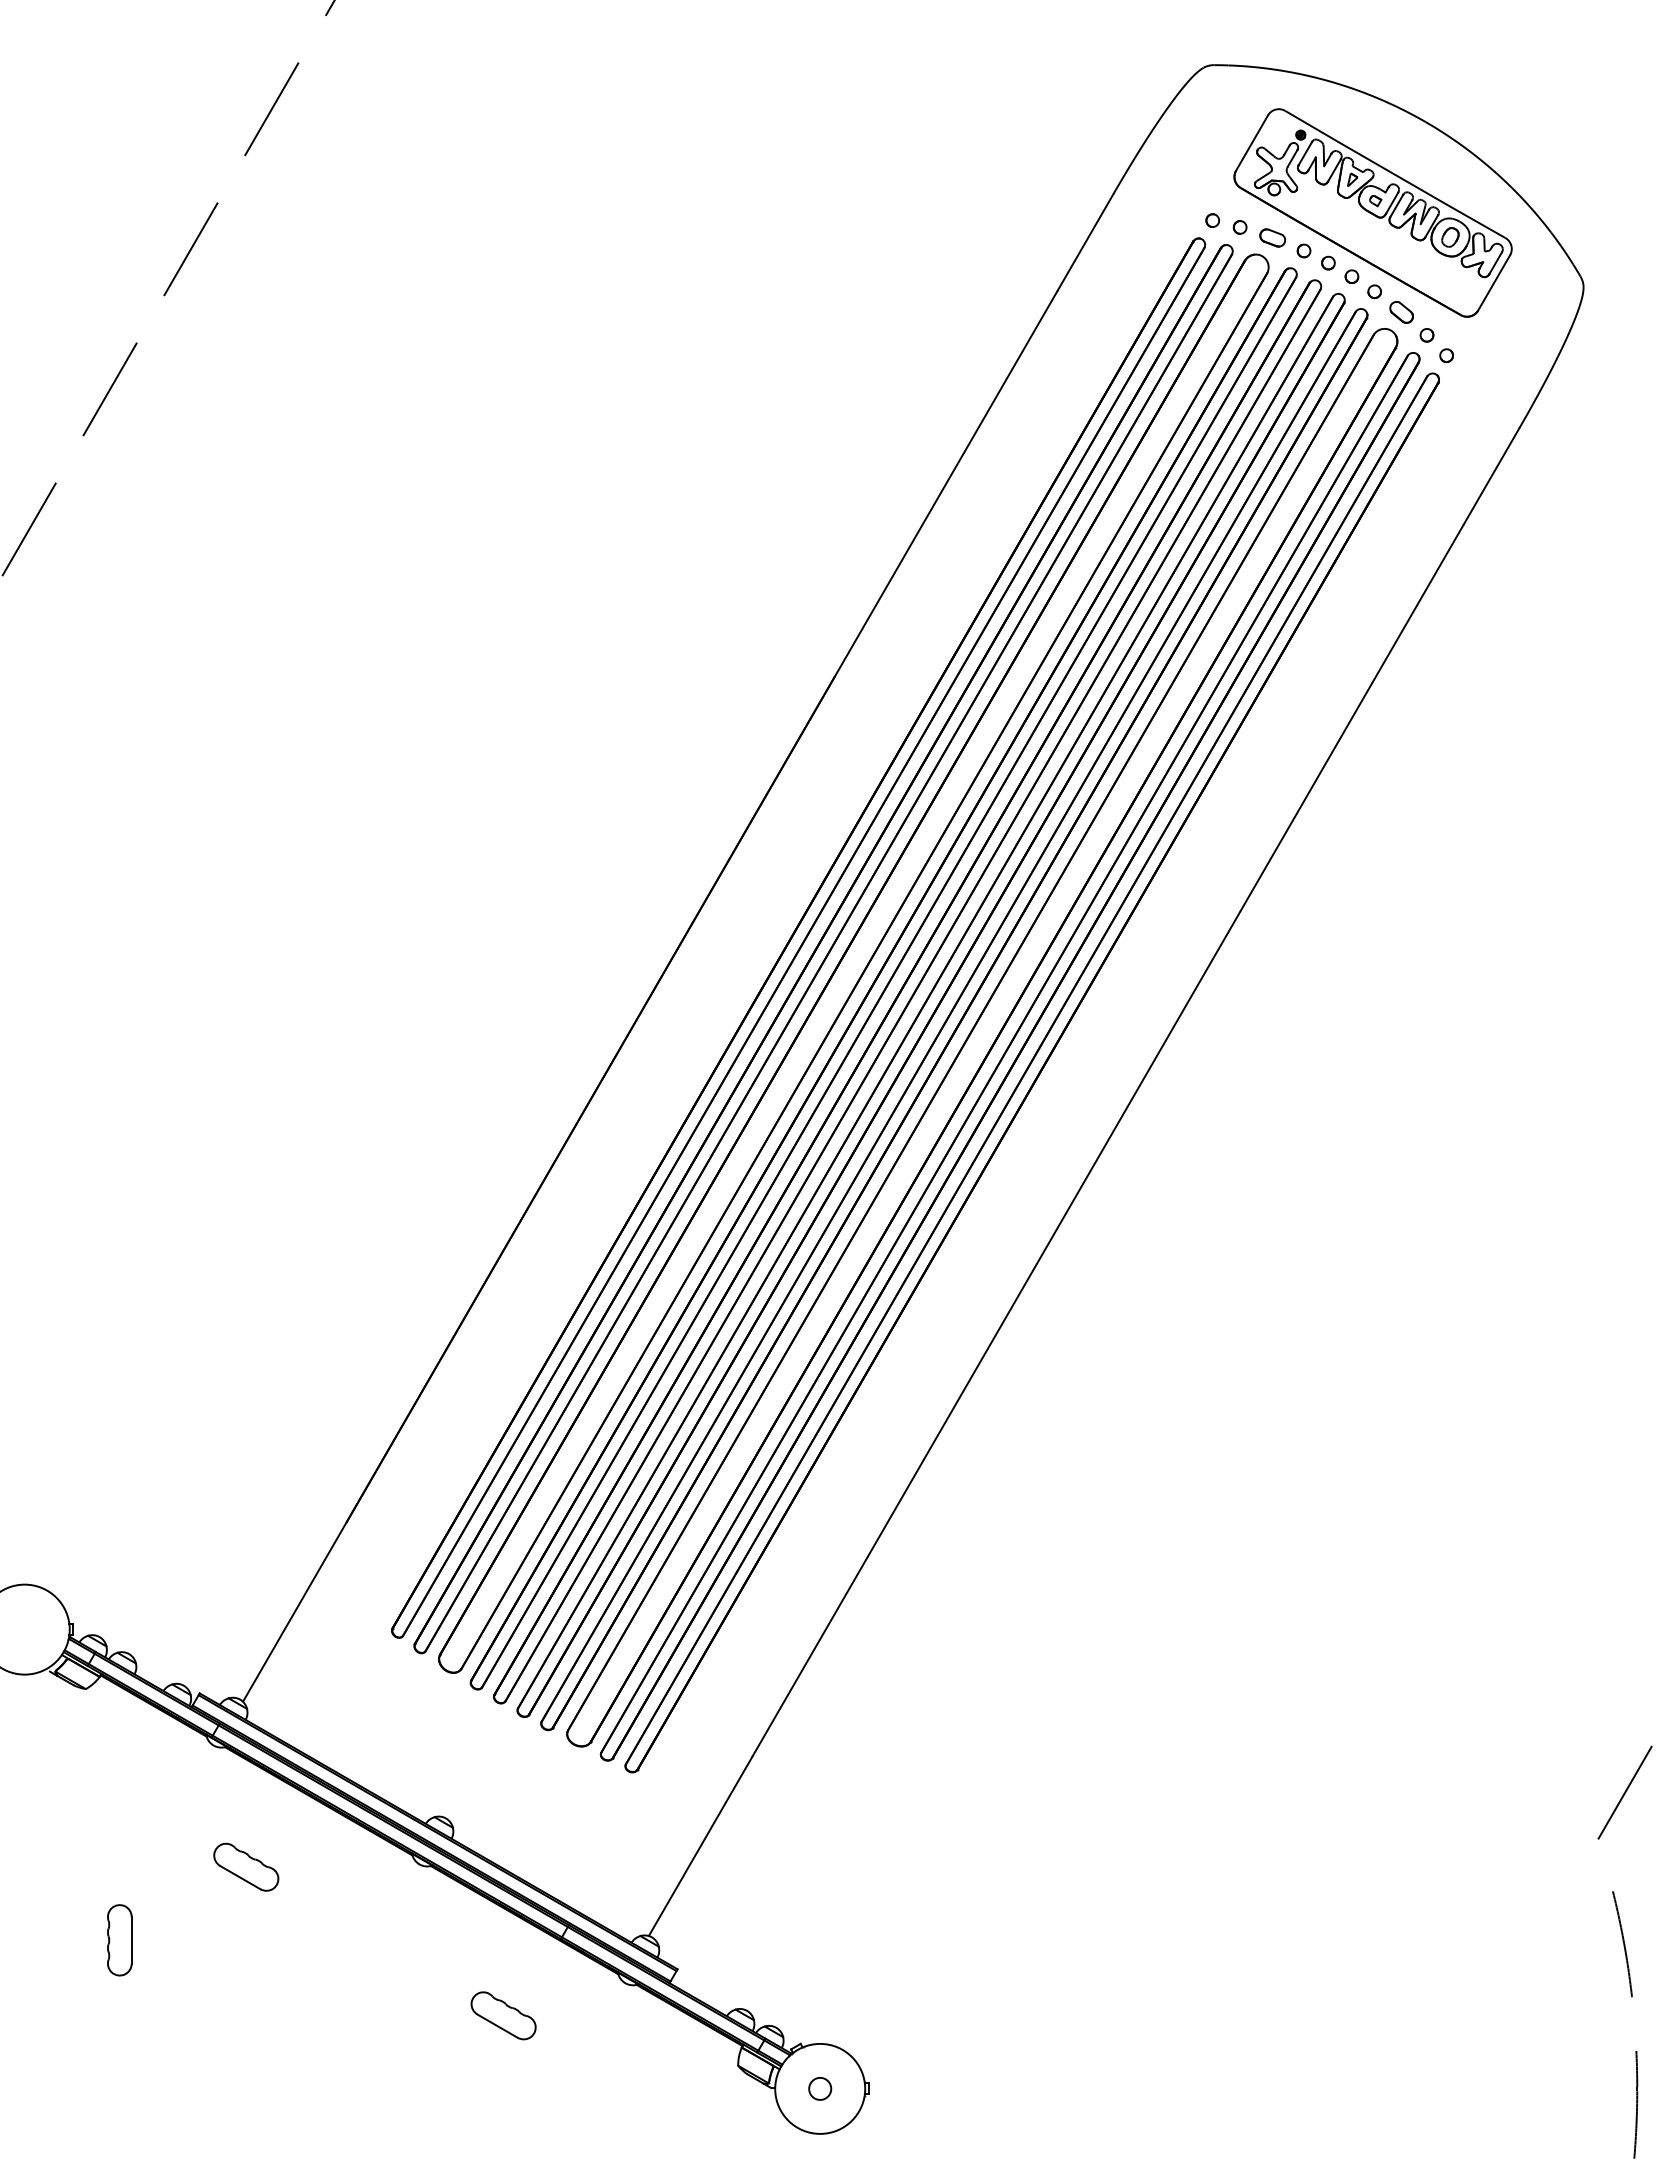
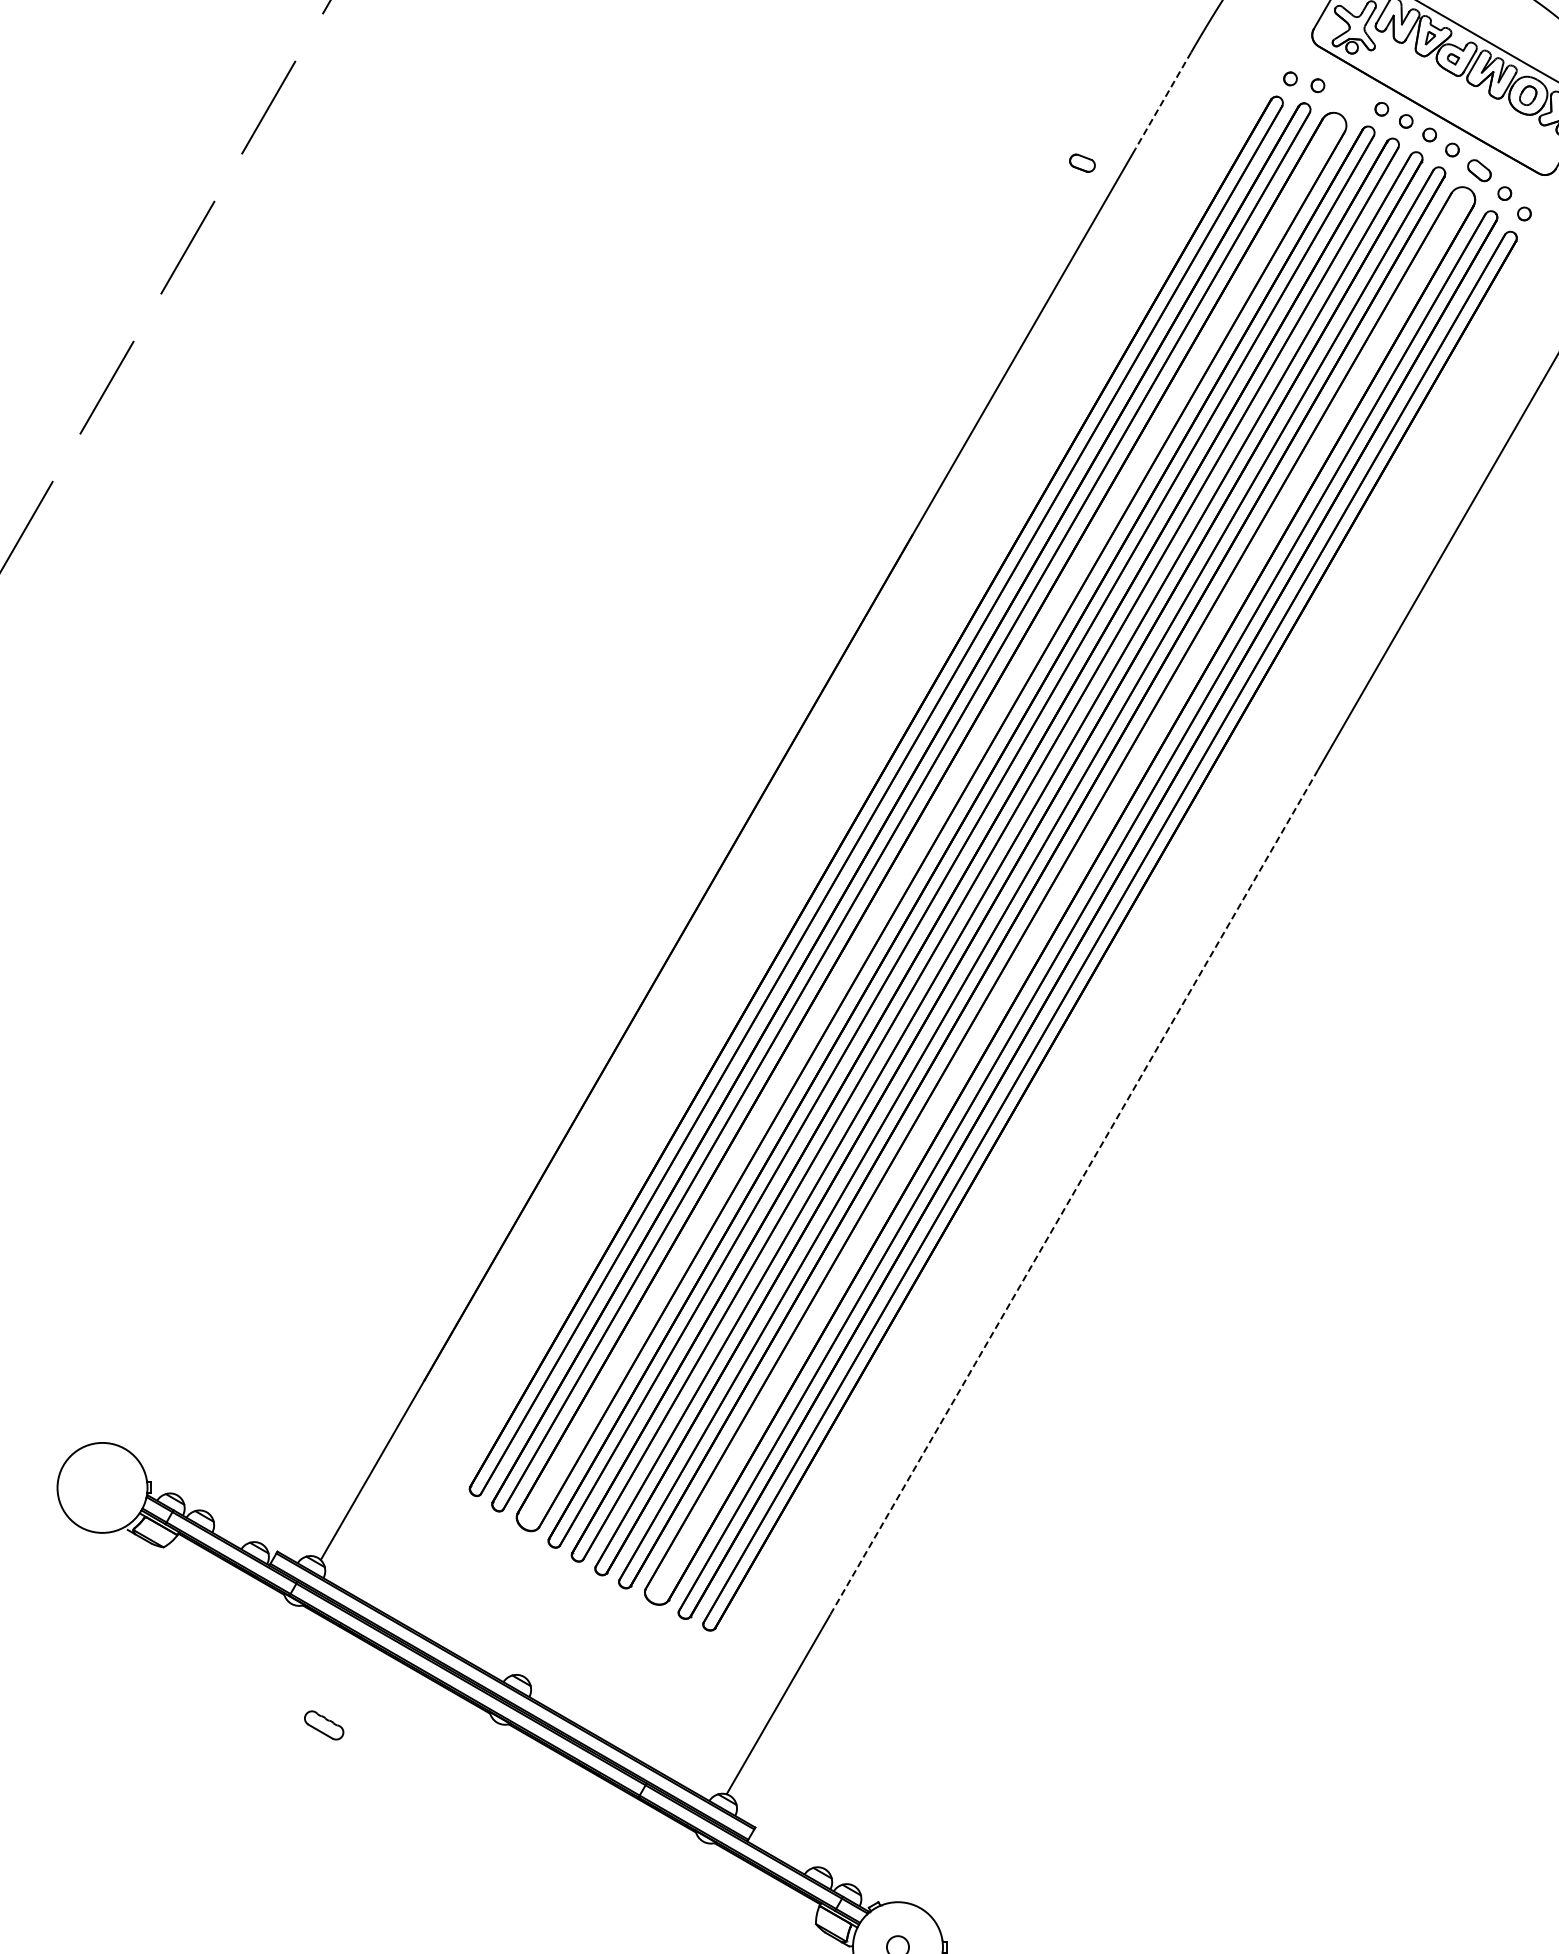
part: (1272, 237) -> (1082, 162), moved
line: (1085, 242) -> (1163, 100), solid -> dashed
line: (996, 1334) -> (1074, 1192), solid -> dashed
part: (246, 1866) -> (324, 1724), size x0.6
part: (119, 1940) -> (197, 1798), removed
part: (503, 2015) -> (581, 1873), removed

